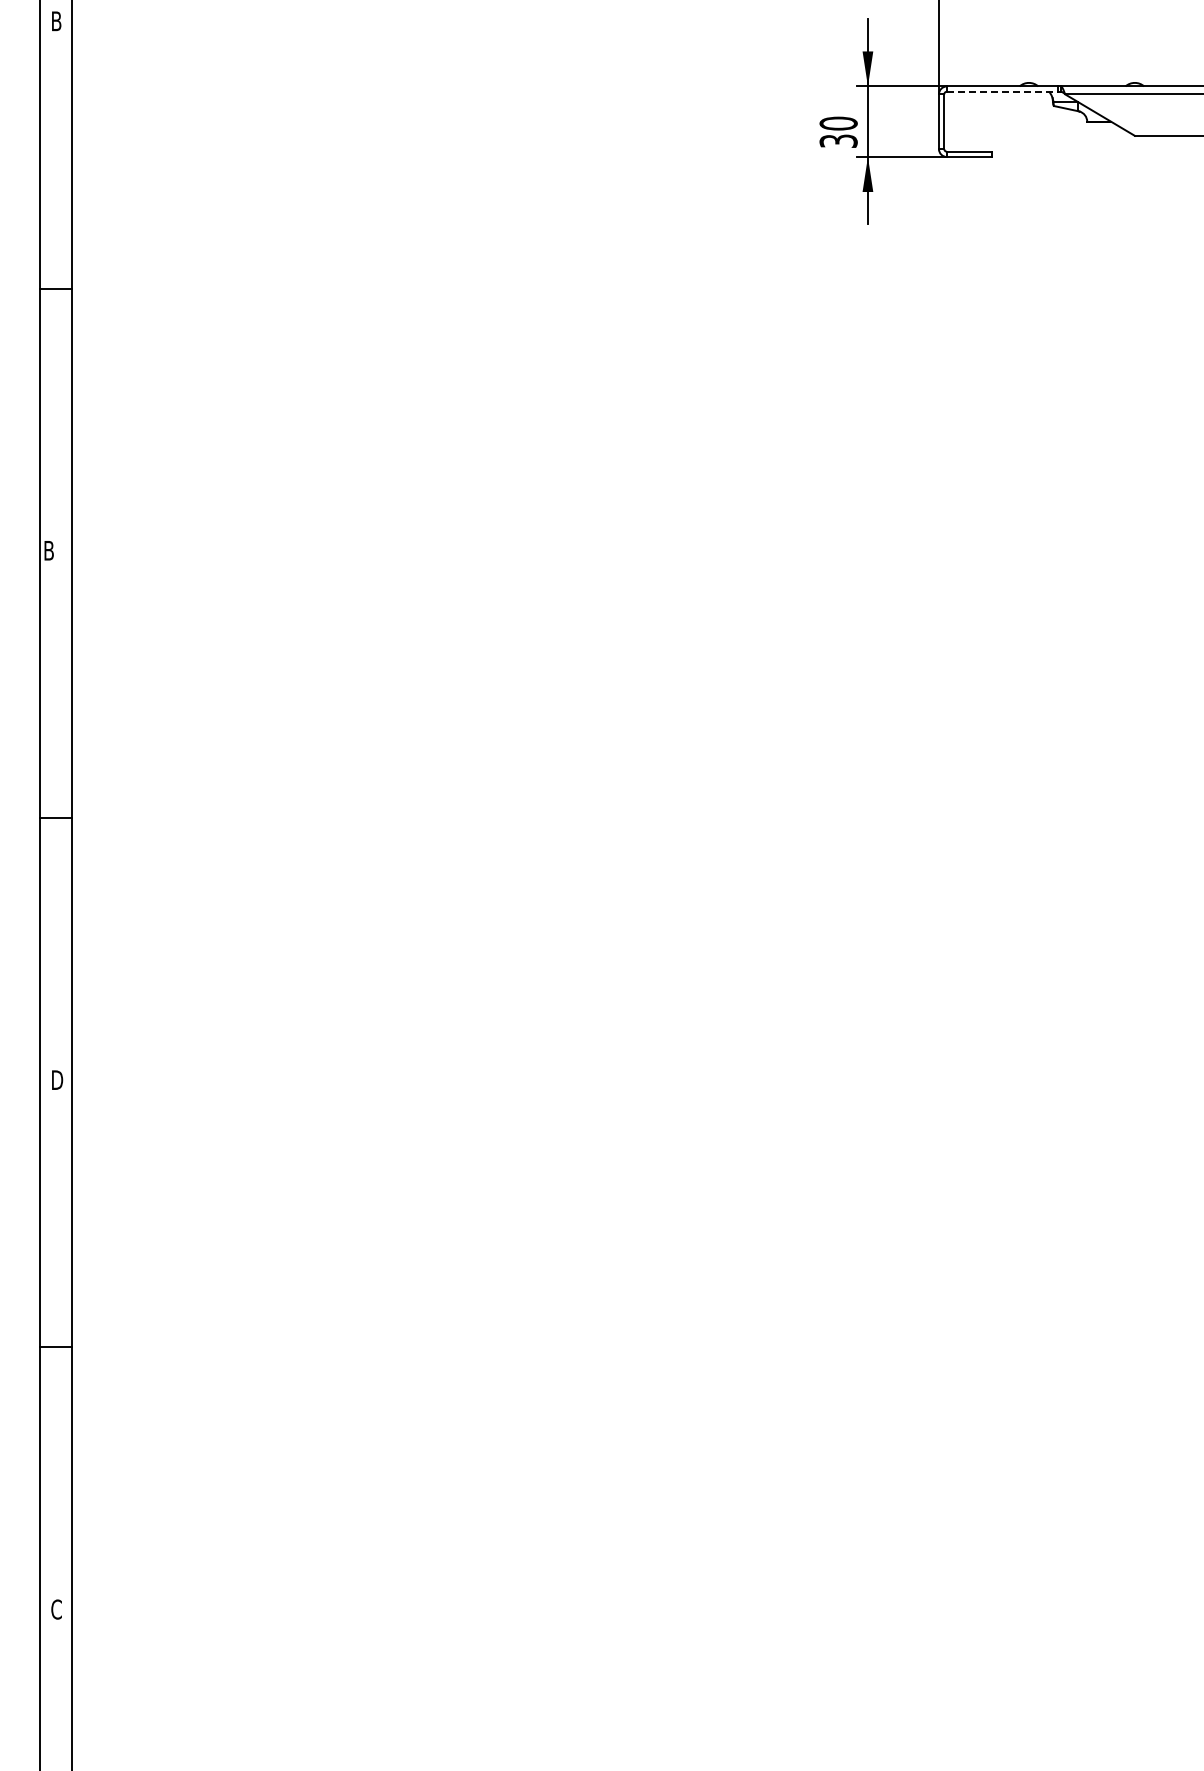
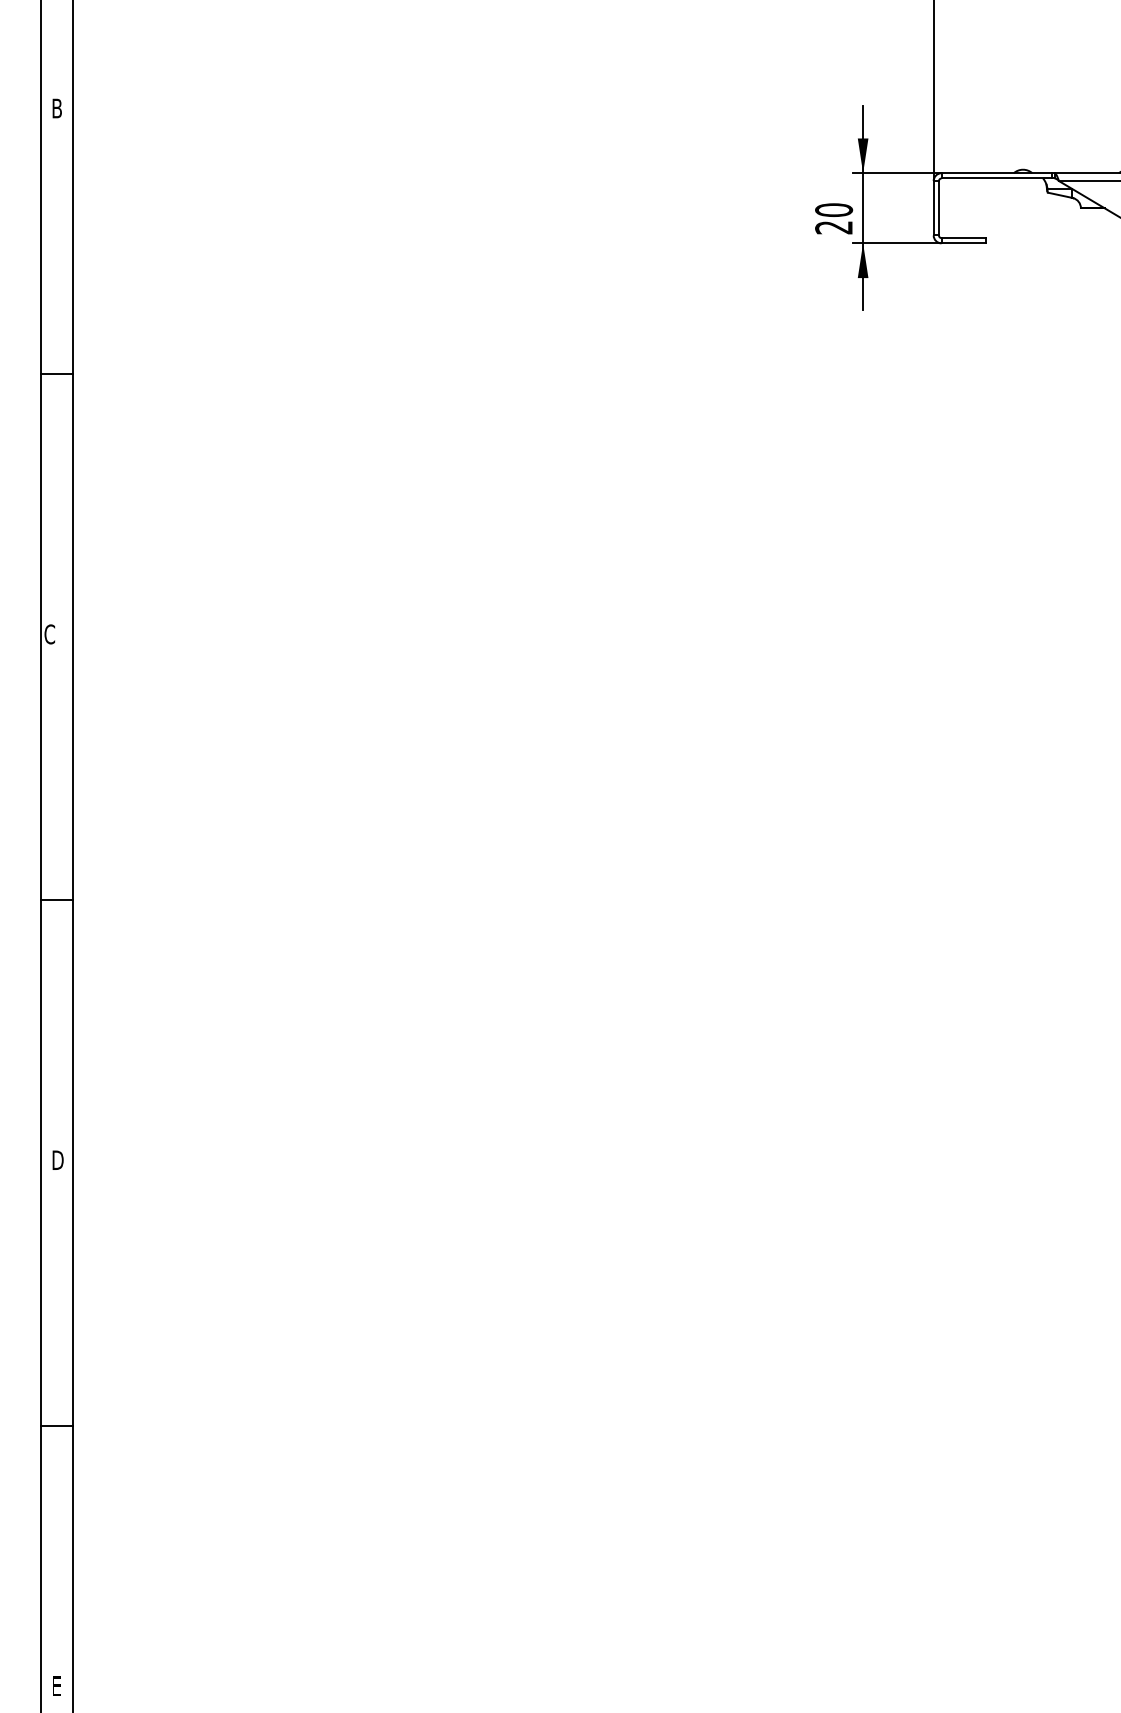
line: (1002, 91) -> (996, 178), dashed -> solid
text: (838, 140) -> (833, 226), 30 -> 20
text: (48, 550) -> (49, 634), B -> C
text: (56, 1609) -> (57, 1686), C -> E

